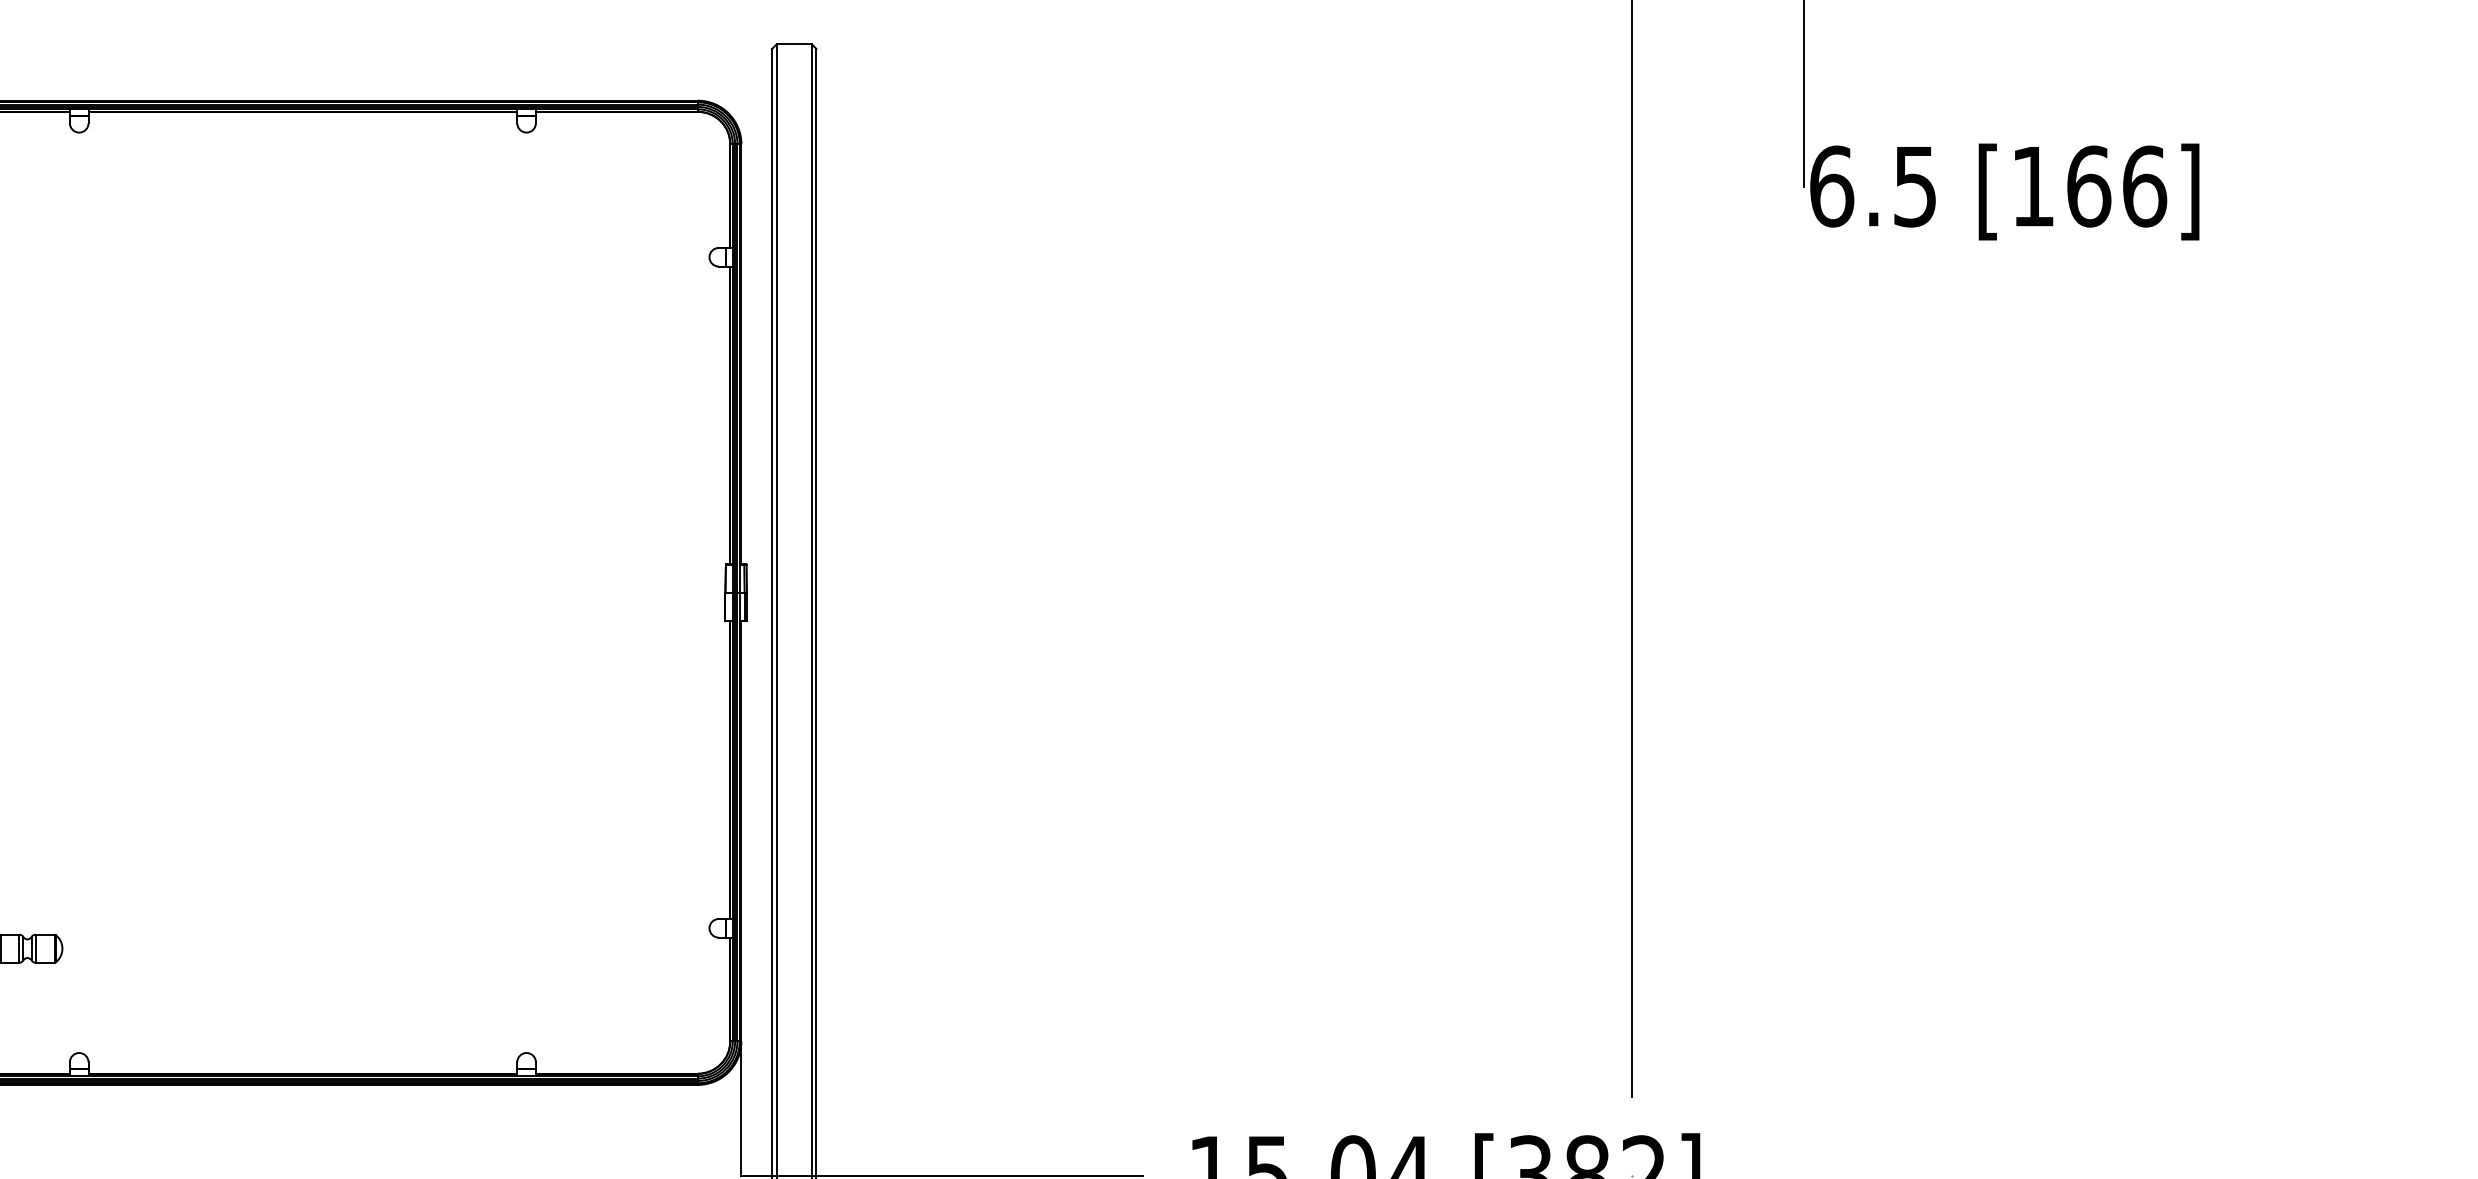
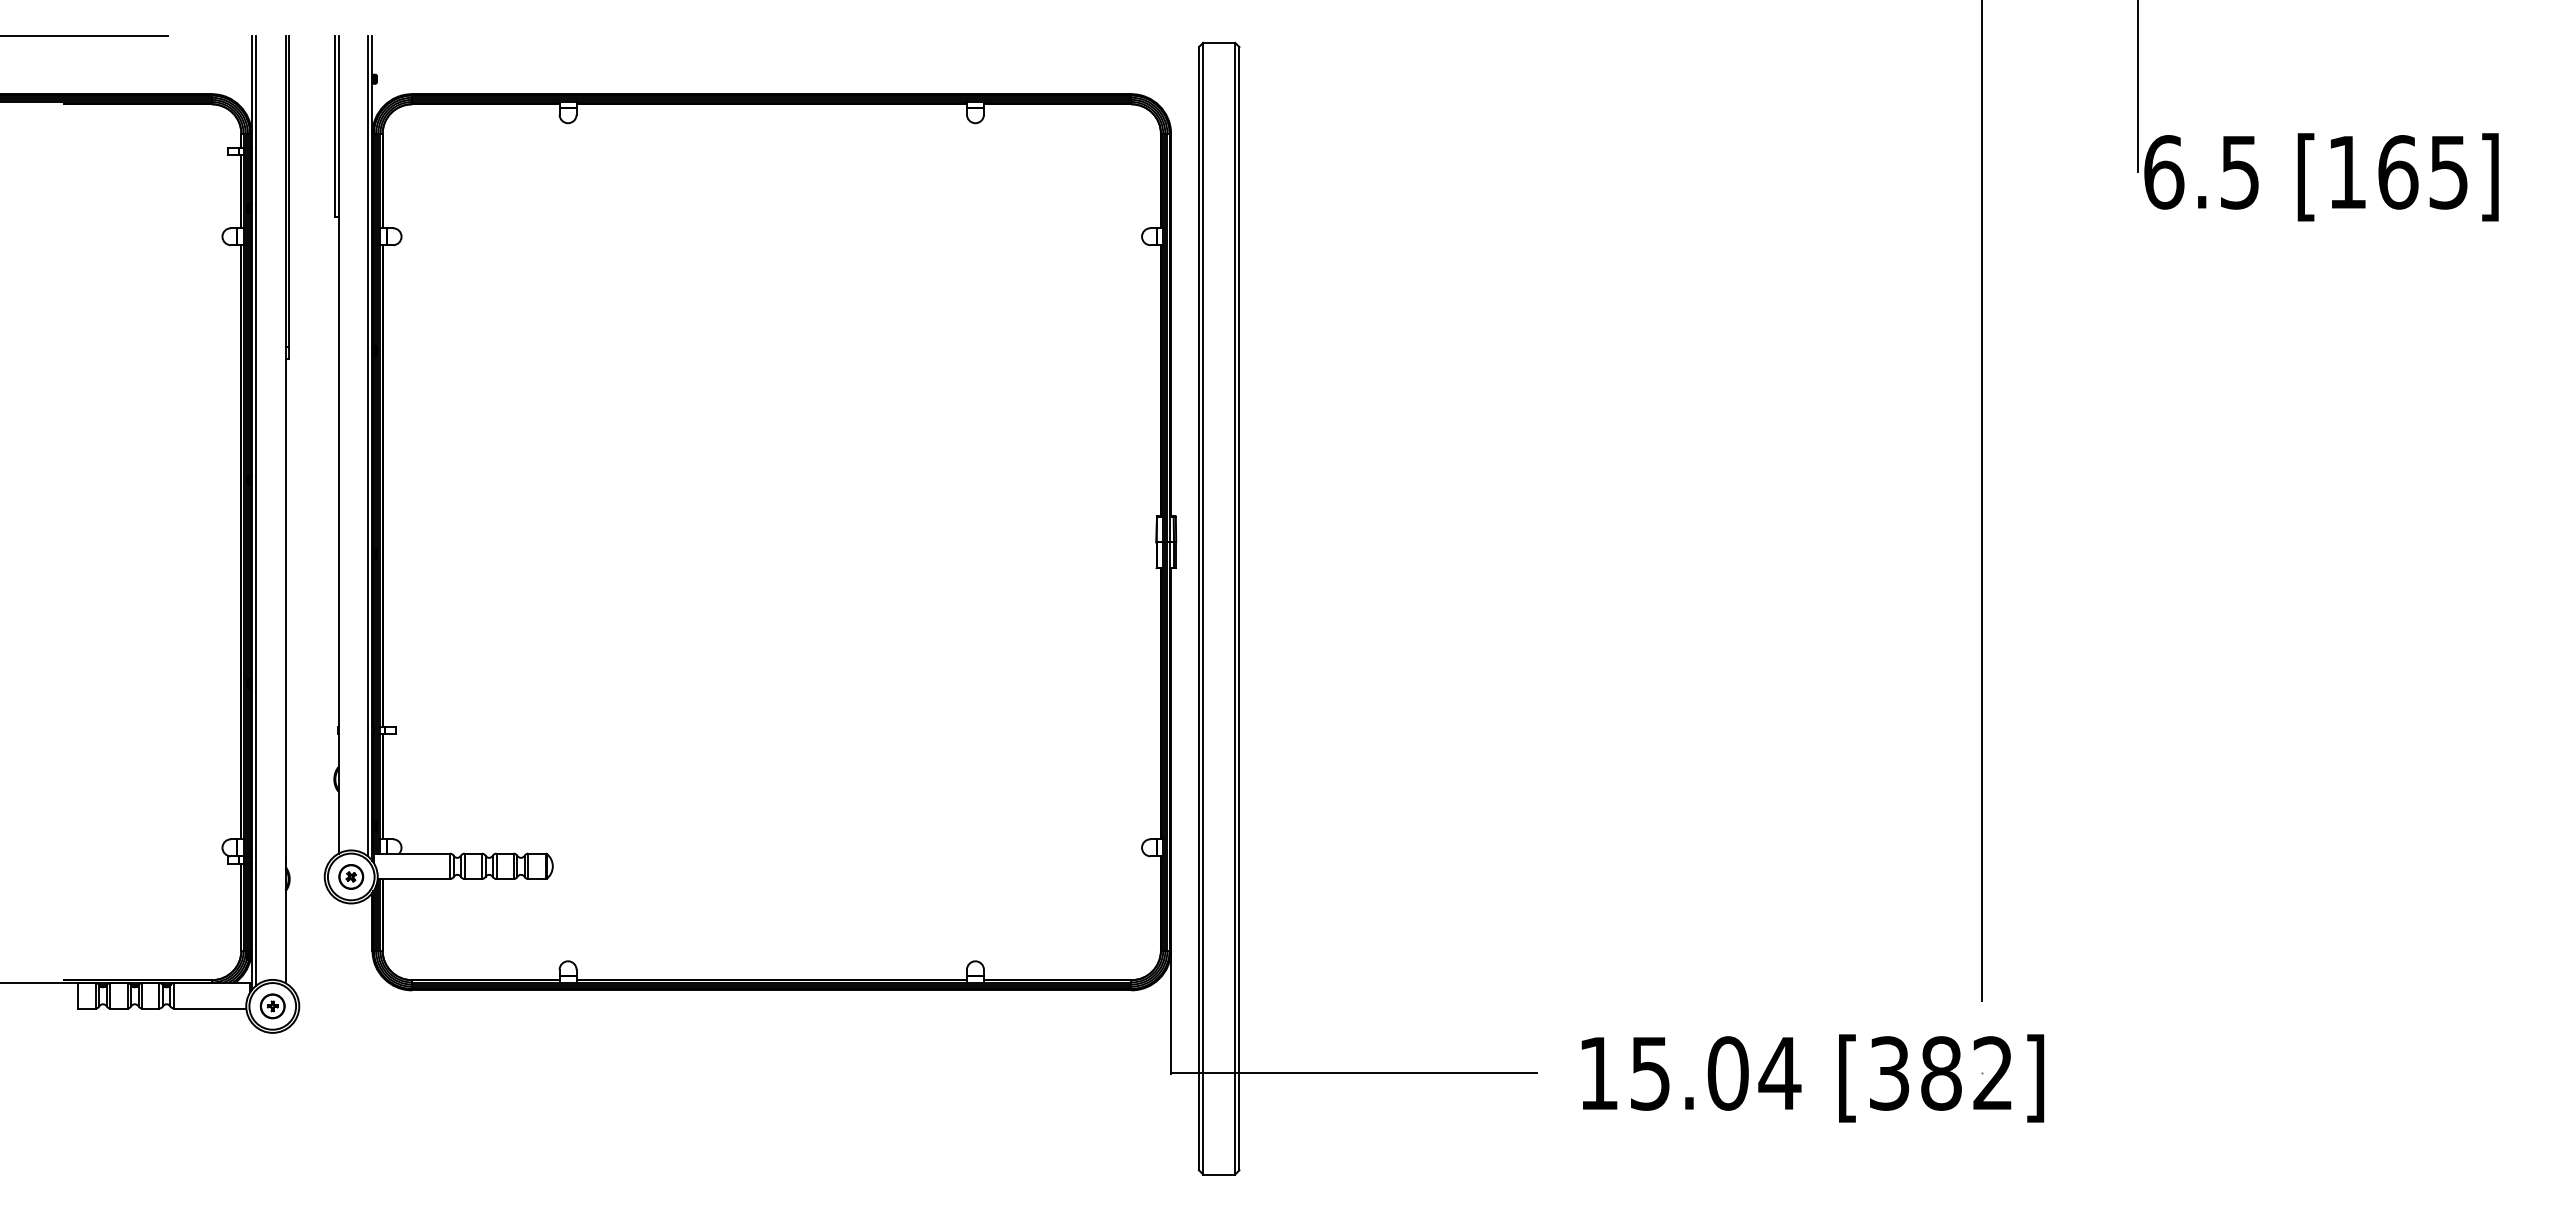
text: (2145, 186) -> (2449, 172), [166] -> [165]

